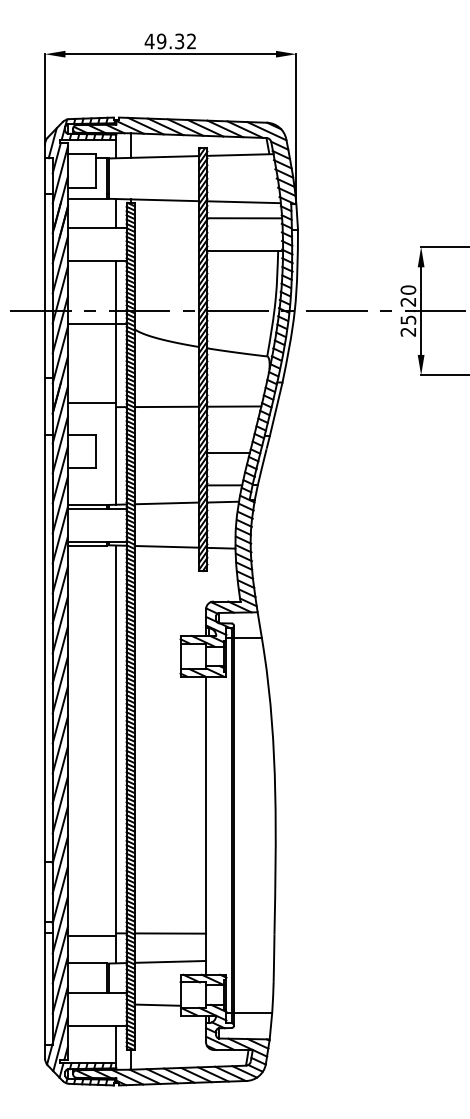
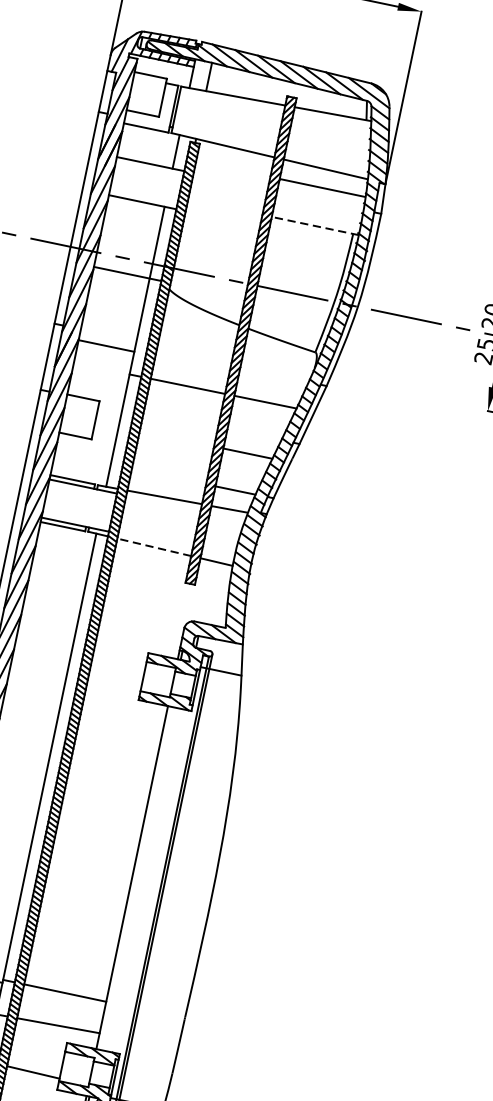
line: (245, 251) -> (315, 226), solid -> dashed
line: (91, 403) -> (105, 345), moved
line: (166, 546) -> (153, 546), solid -> dashed

